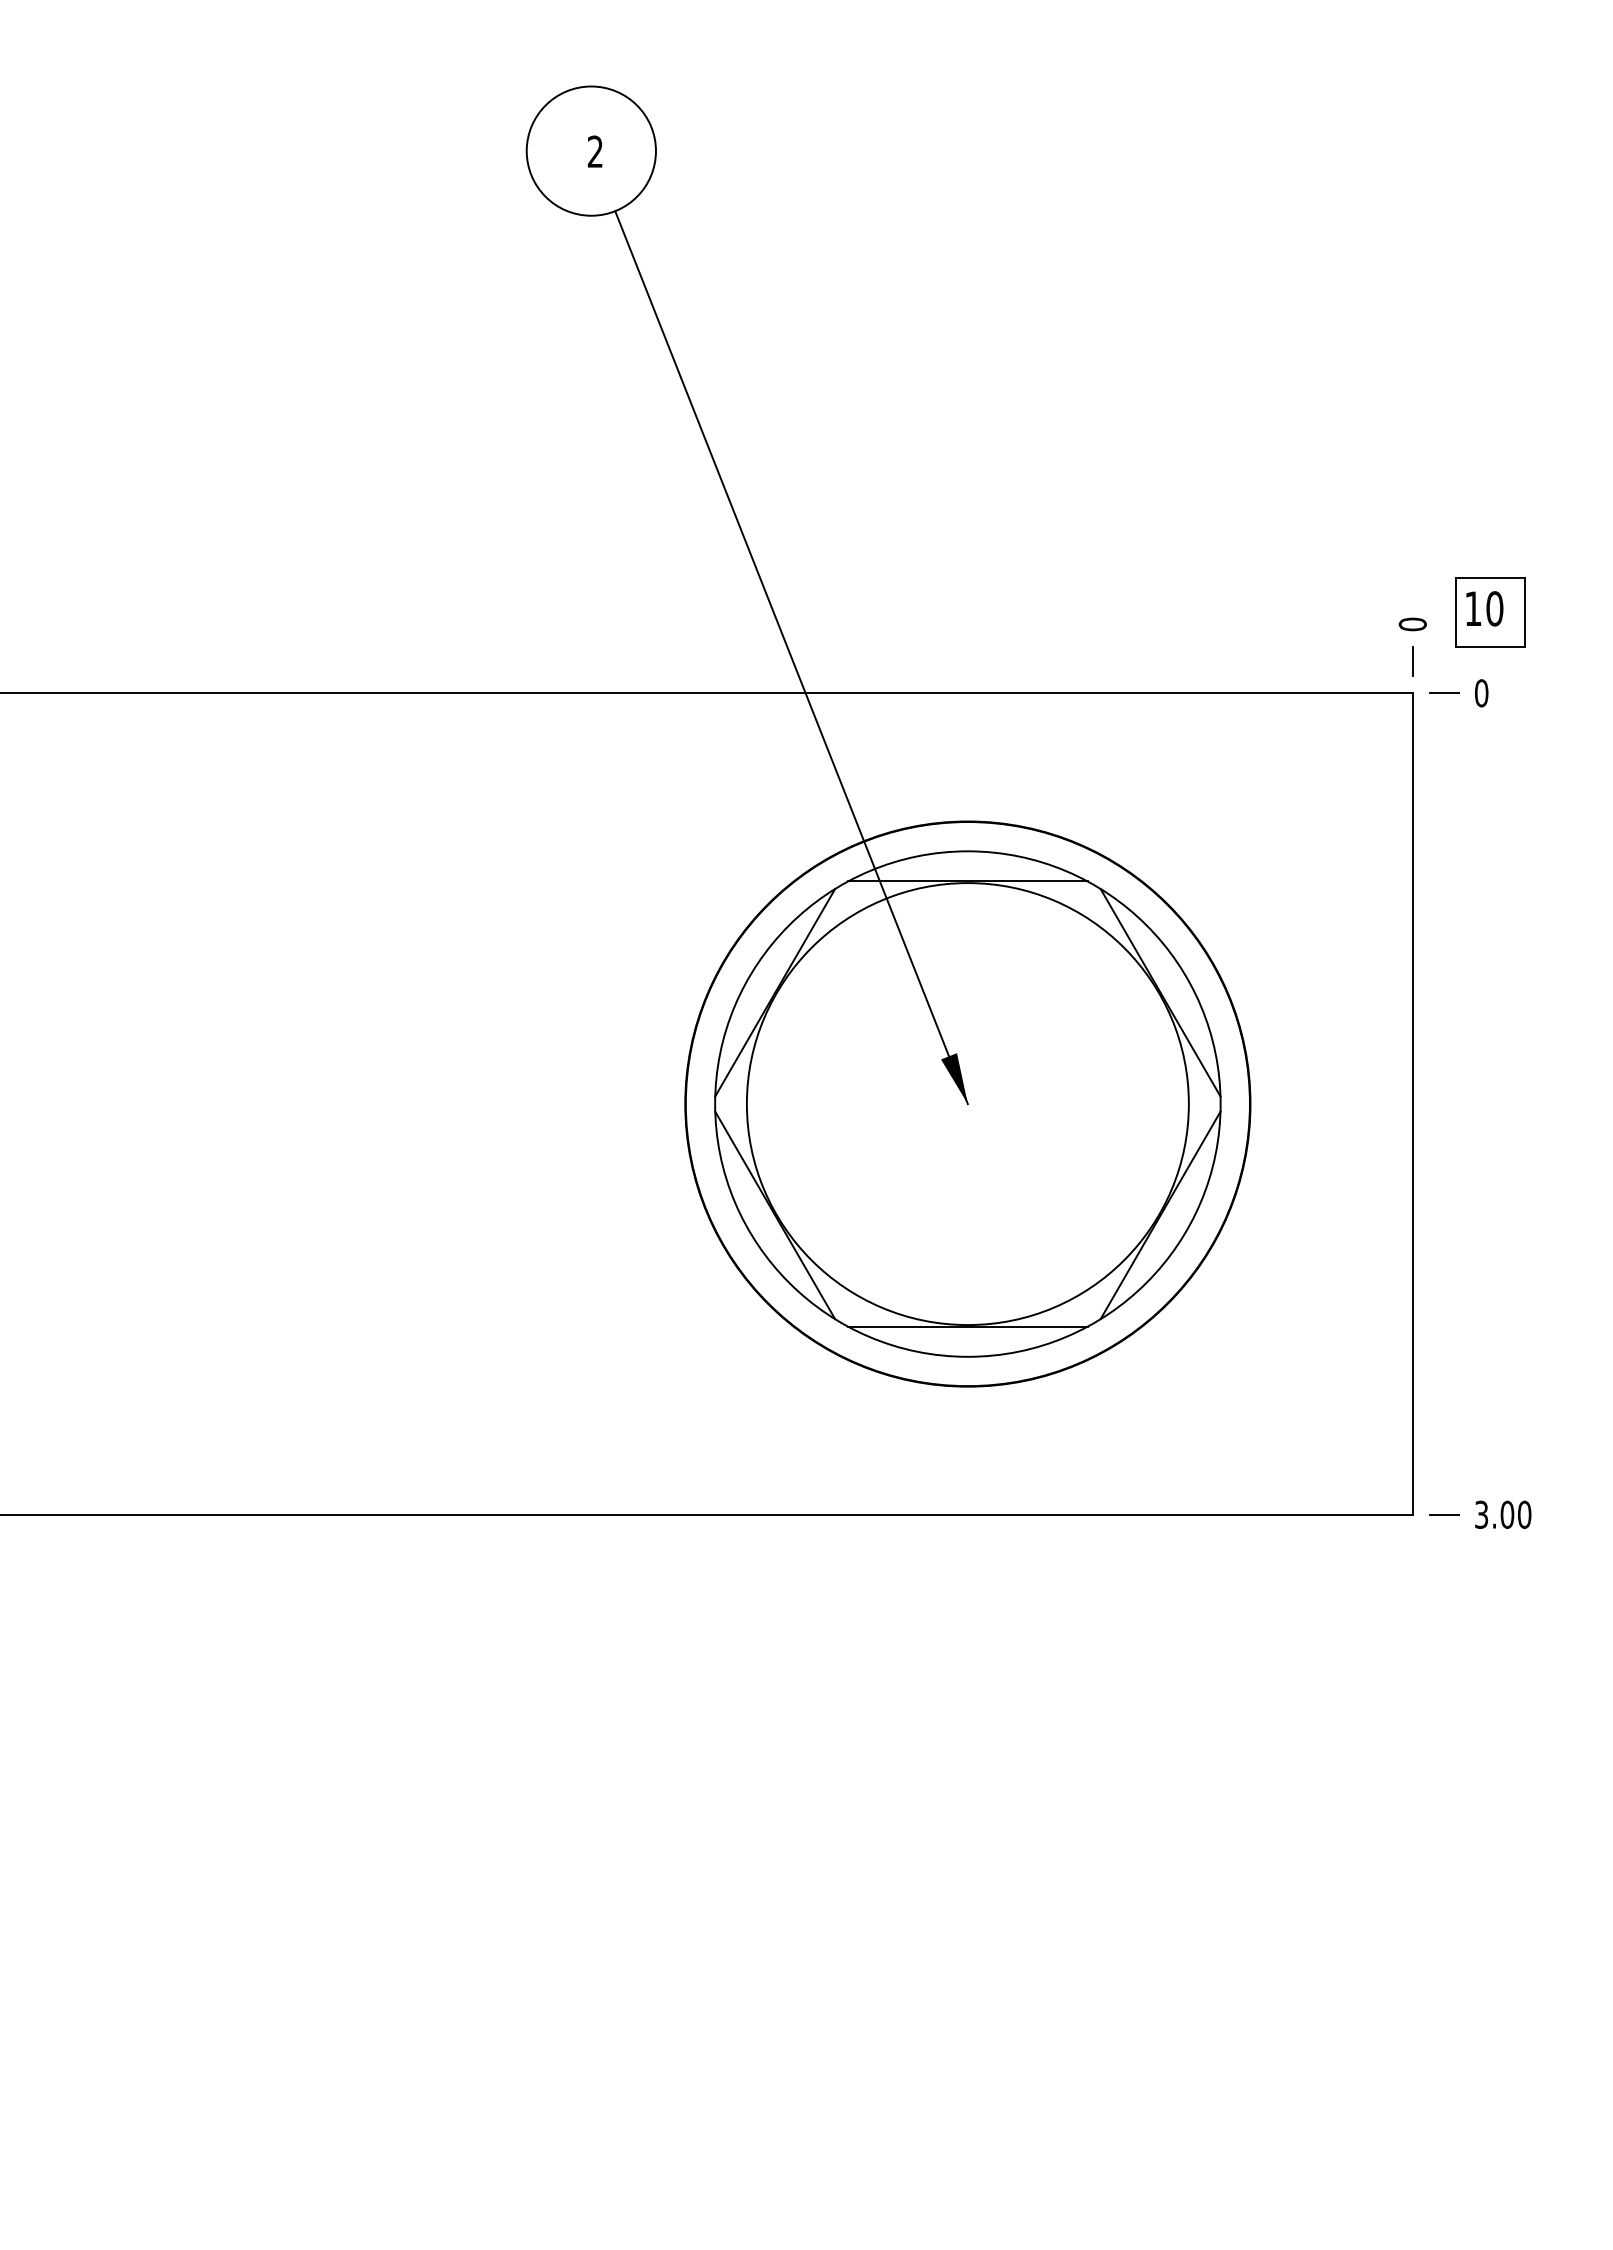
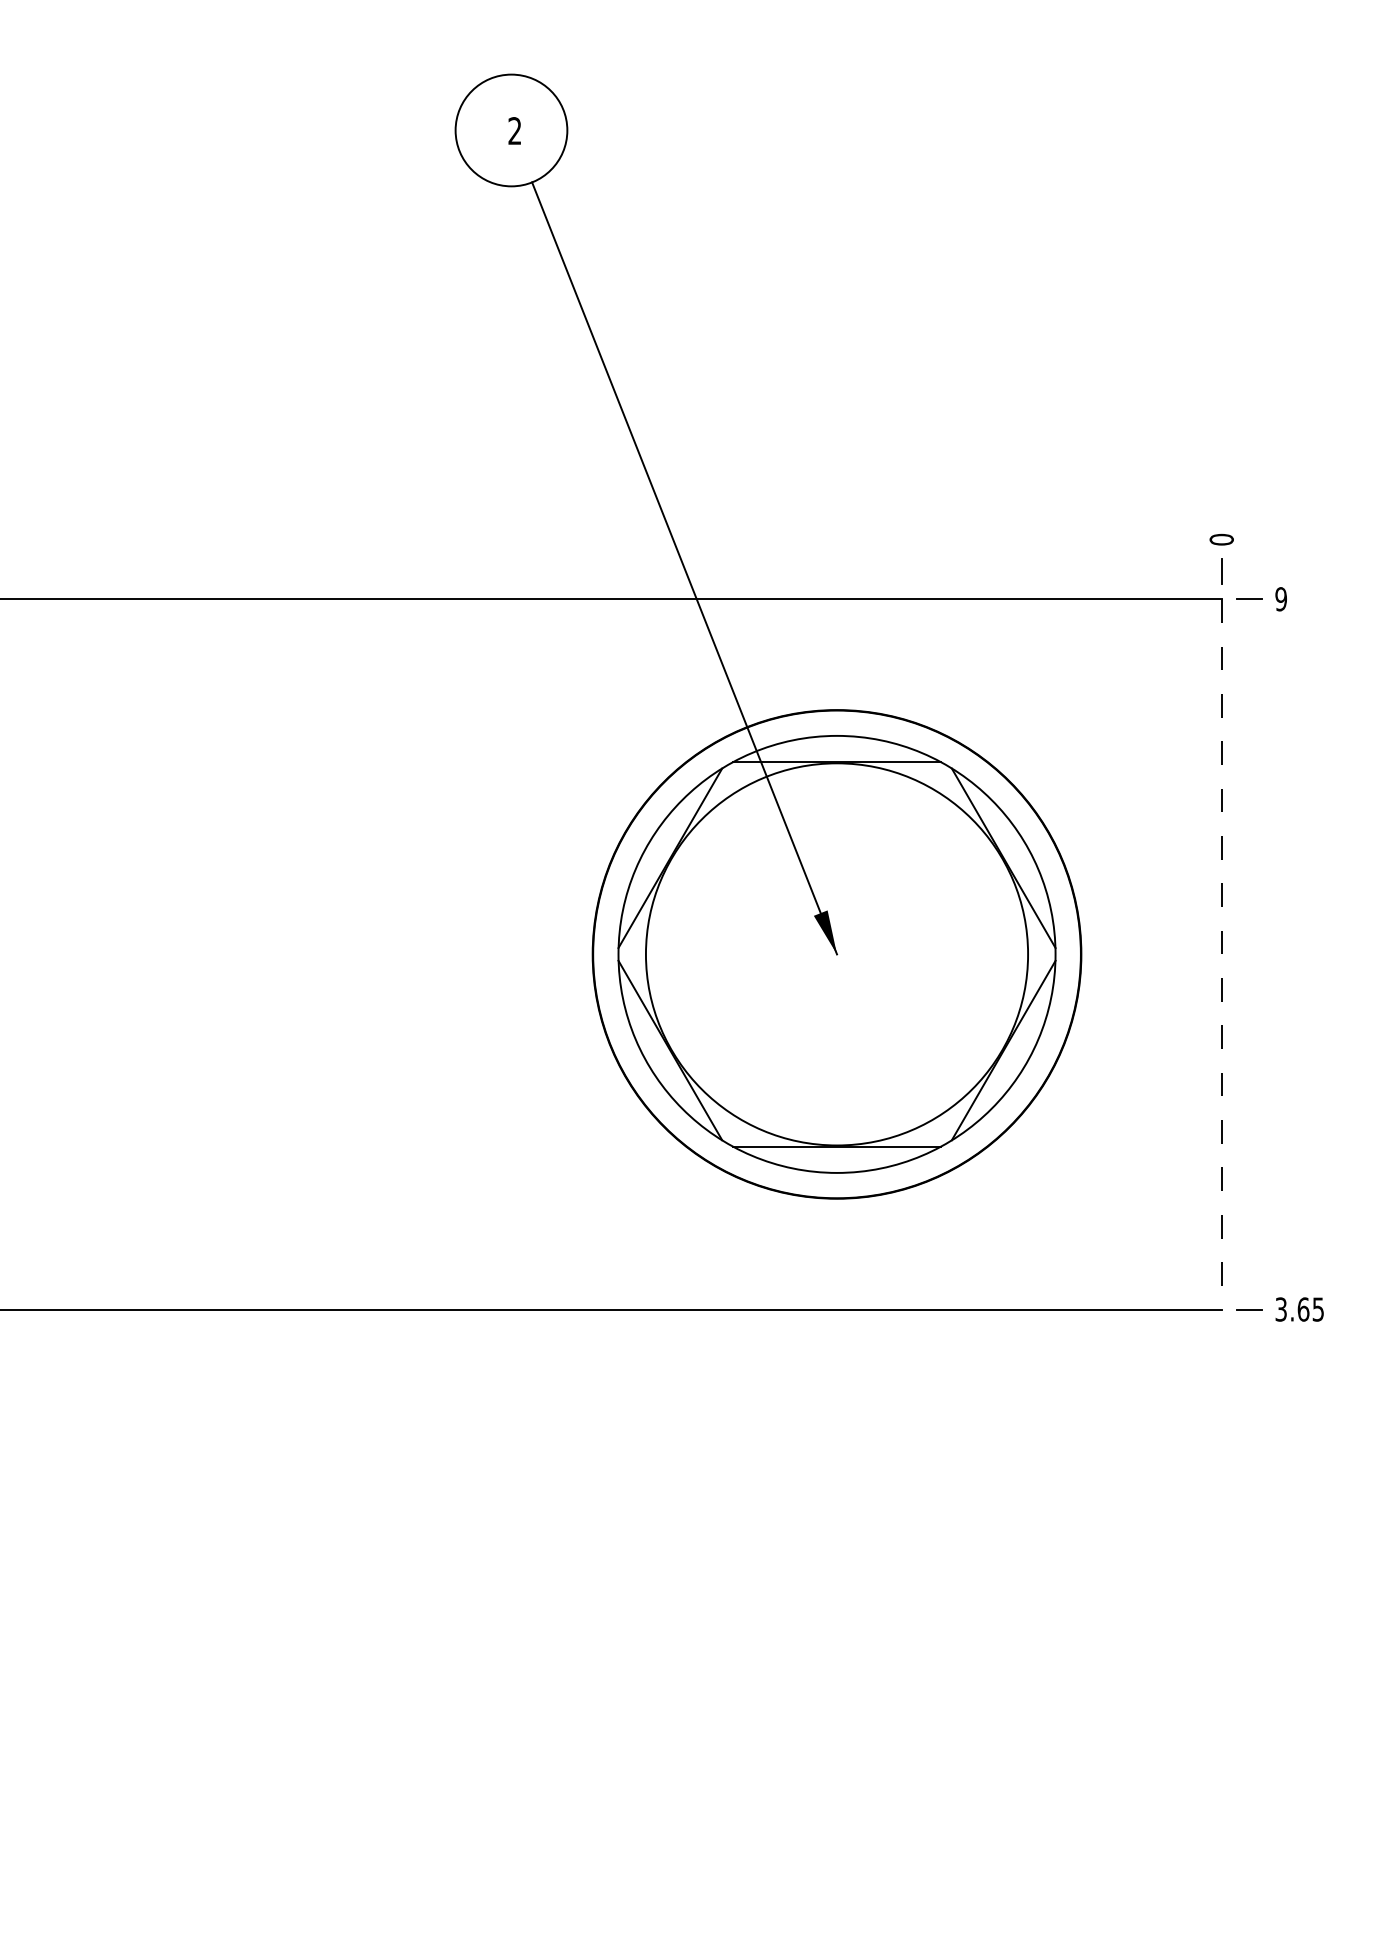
part: (1490, 612) -> (1288, 529), removed
text: (1481, 693) -> (1281, 599), 0 -> 9
line: (1412, 1104) -> (1221, 954), solid -> dashed
text: (1515, 1514) -> (1310, 1309), 3.00 -> 3.65

